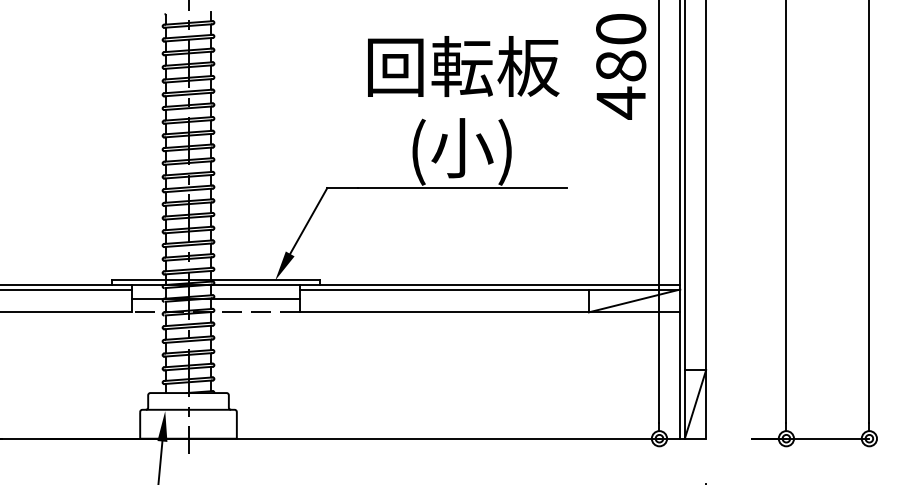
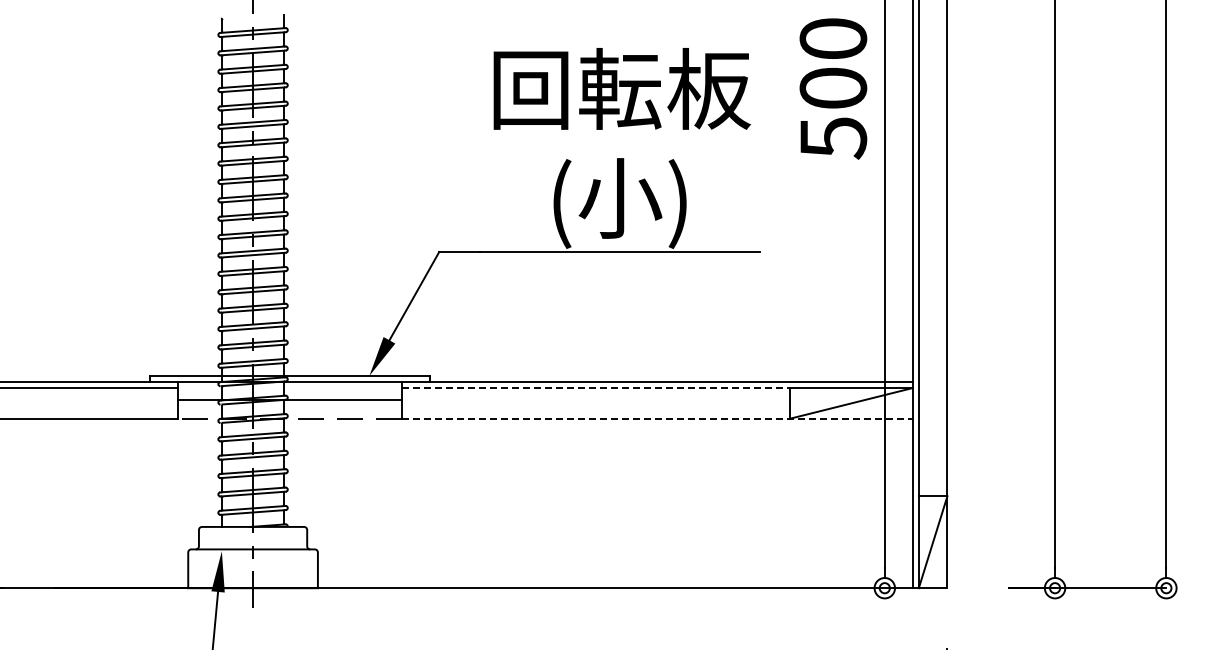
text: (621, 84) -> (833, 113), 480 -> 500
line: (444, 289) -> (596, 388), solid -> dashed
line: (490, 312) -> (657, 418), solid -> dashed

